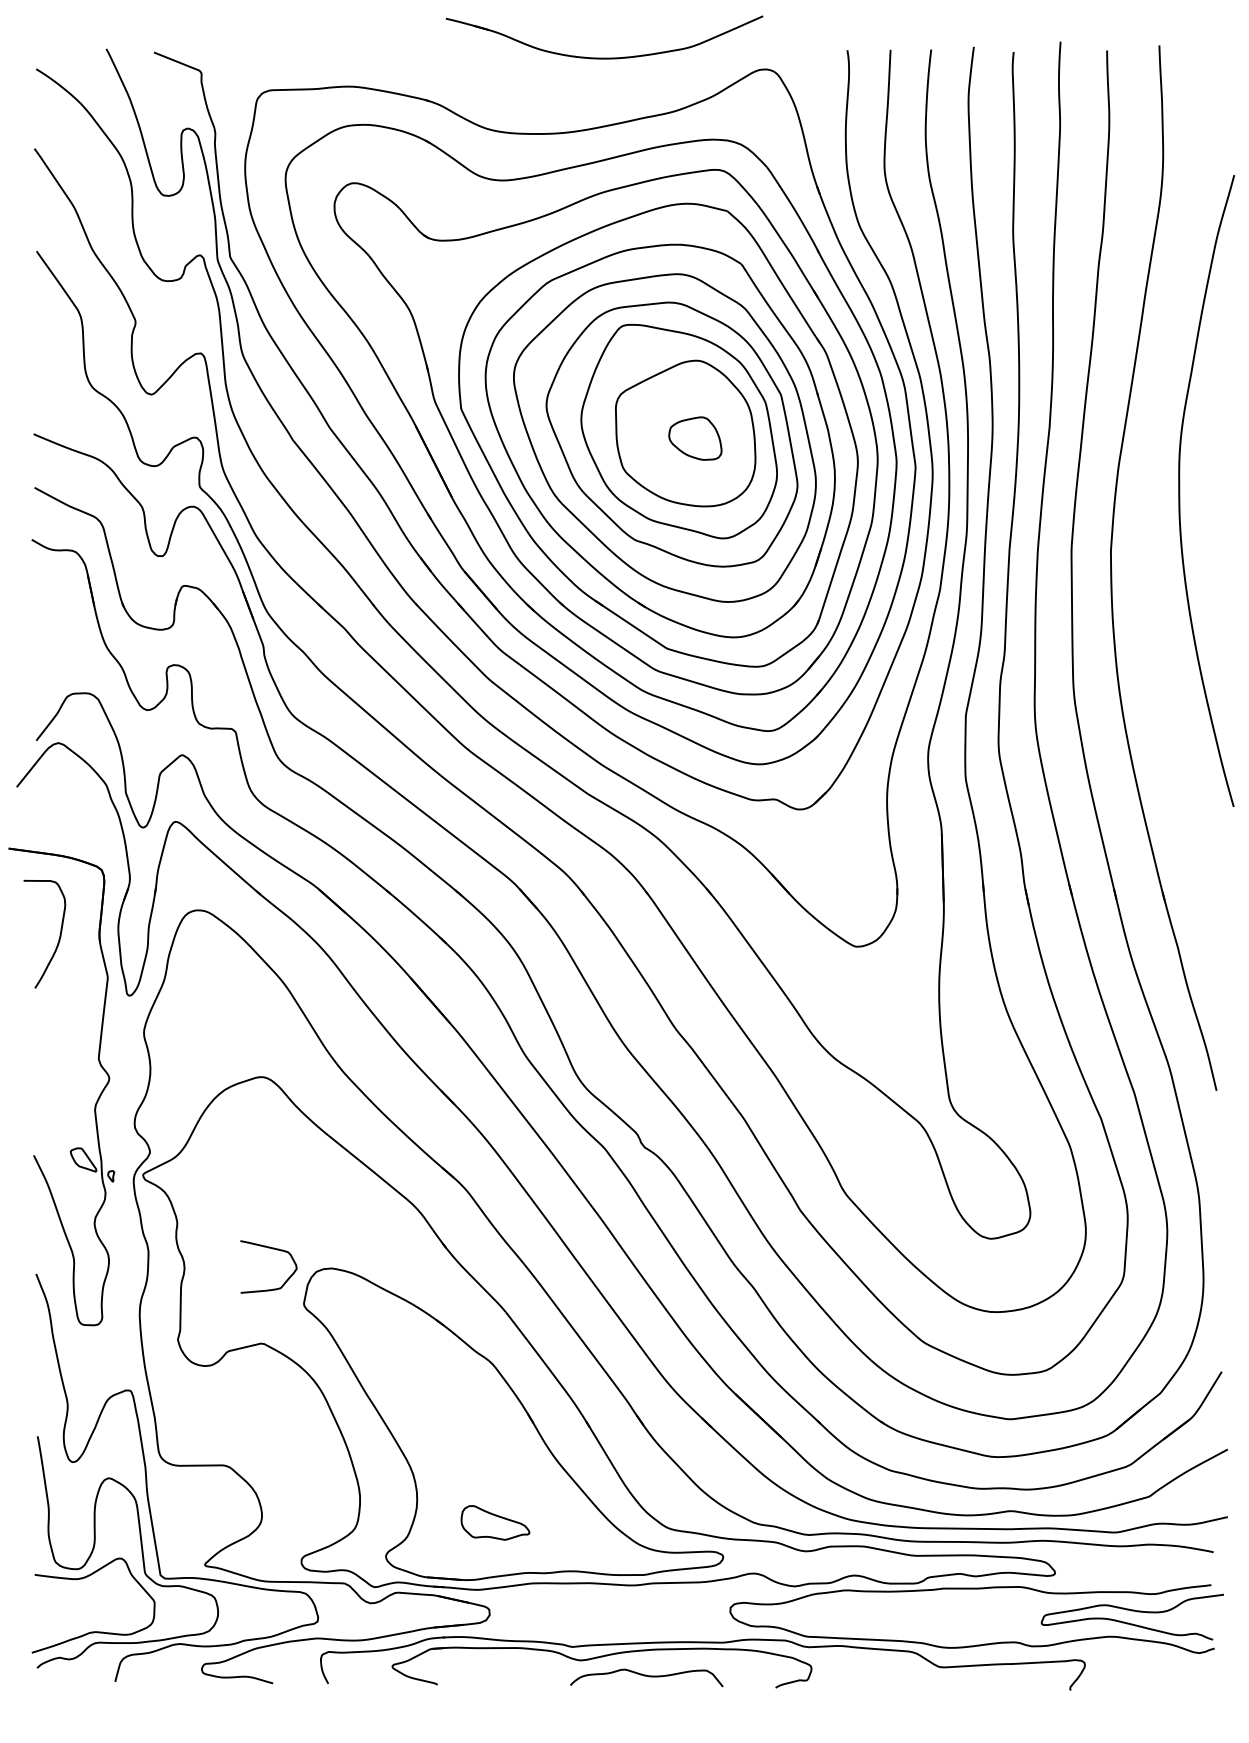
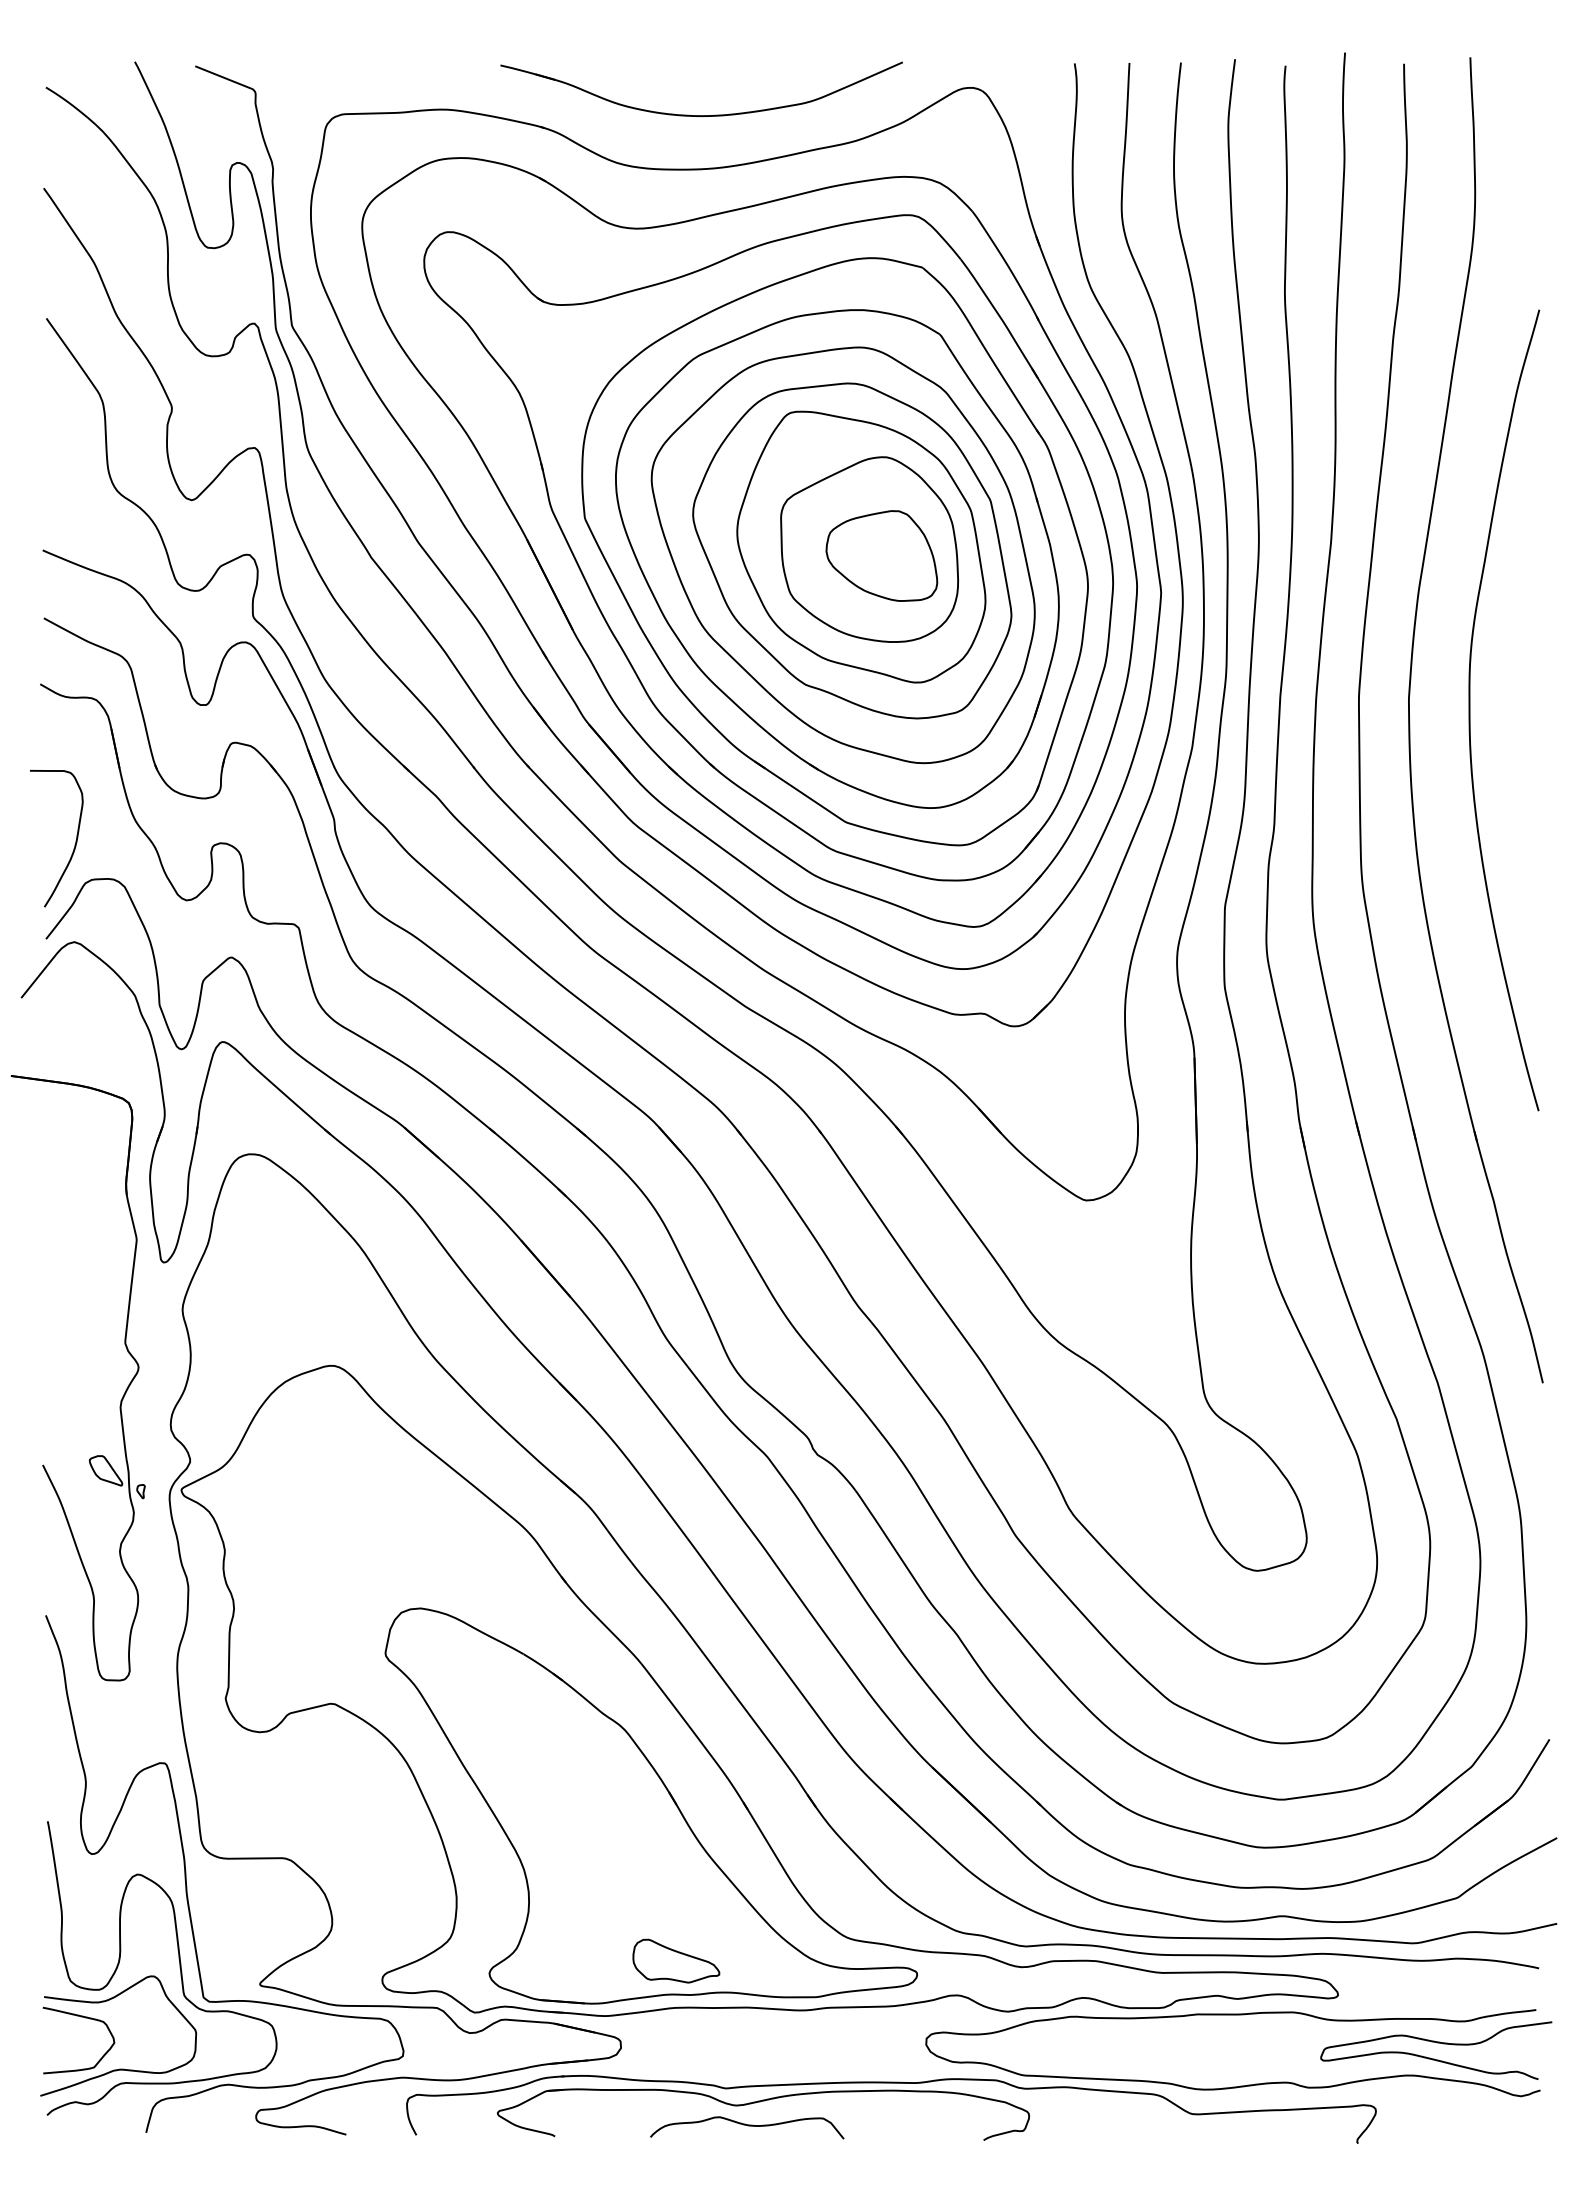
part: (604, 58) -> (701, 115), moved
part: (695, 438) -> (881, 555), size x1.67
curve: (1179, 491) -> (1470, 710), moved
curve: (58, 938) -> (74, 844), moved
curve: (274, 1249) -> (85, 2018), moved
part: (495, 1522) -> (676, 1960), moved
curve: (646, 1676) -> (747, 2126), moved

